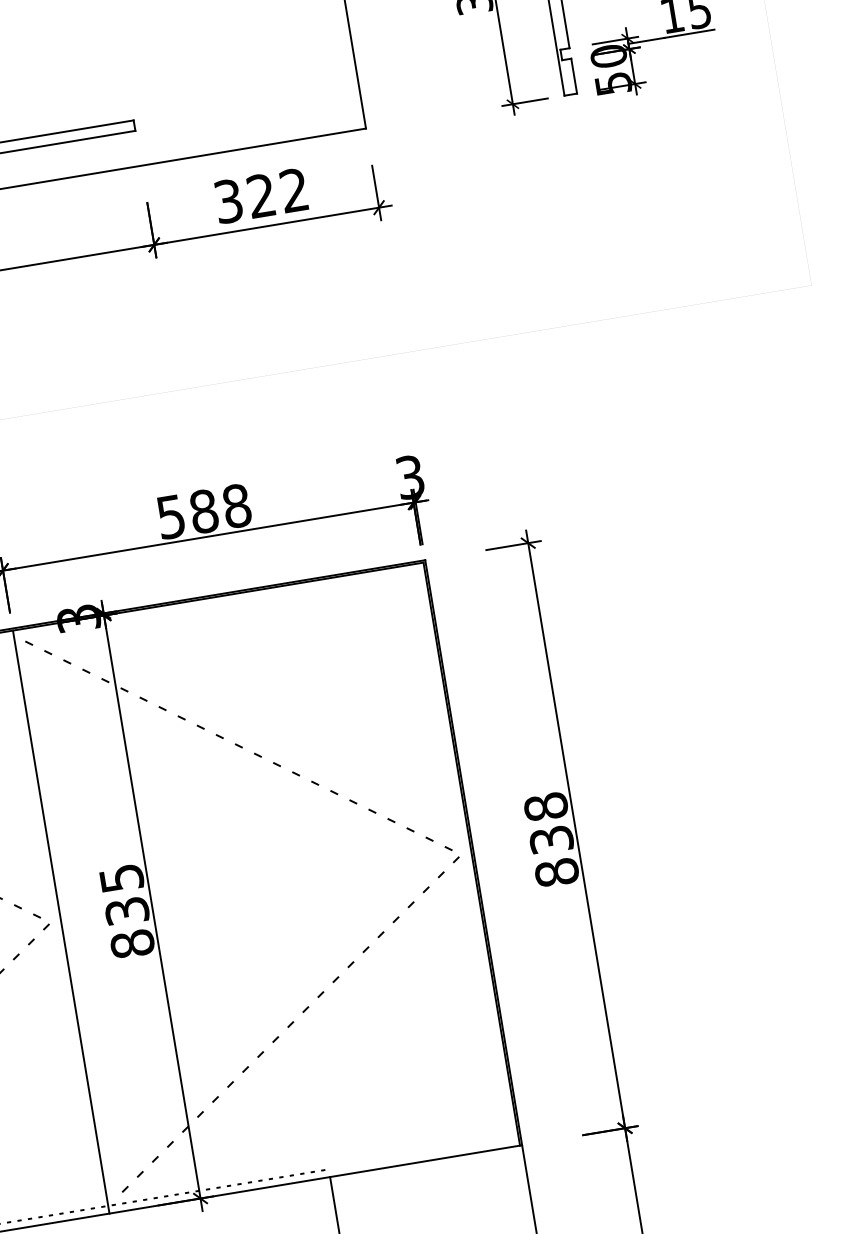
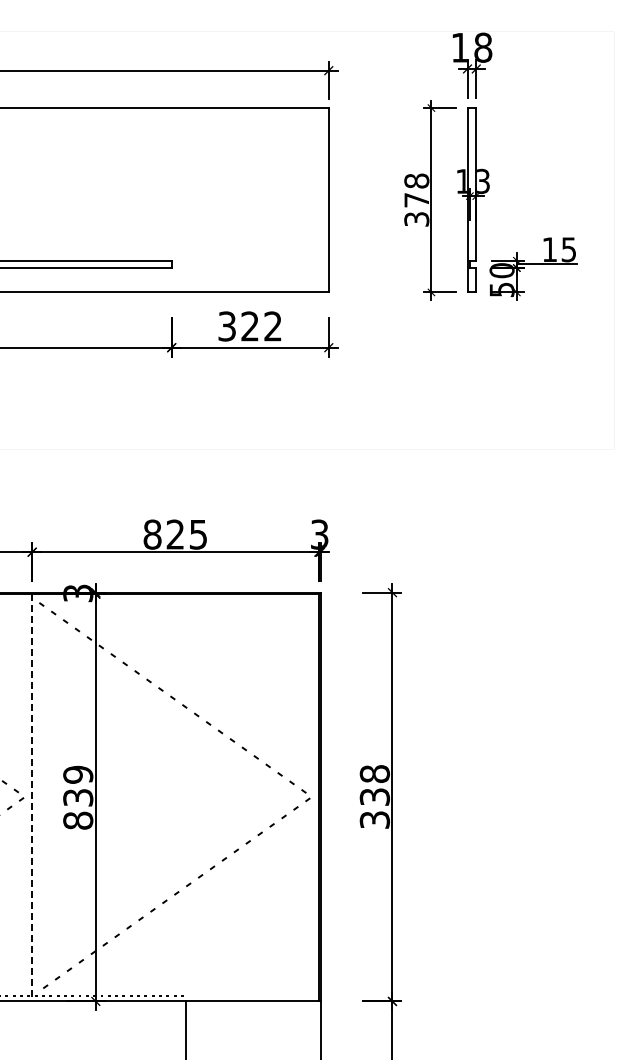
text: (203, 511) -> (175, 534), 588 -> 825
text: (556, 872) -> (374, 819), 838 -> 338
text: (121, 877) -> (78, 774), 835 -> 839
line: (61, 921) -> (32, 797), solid -> dashed

